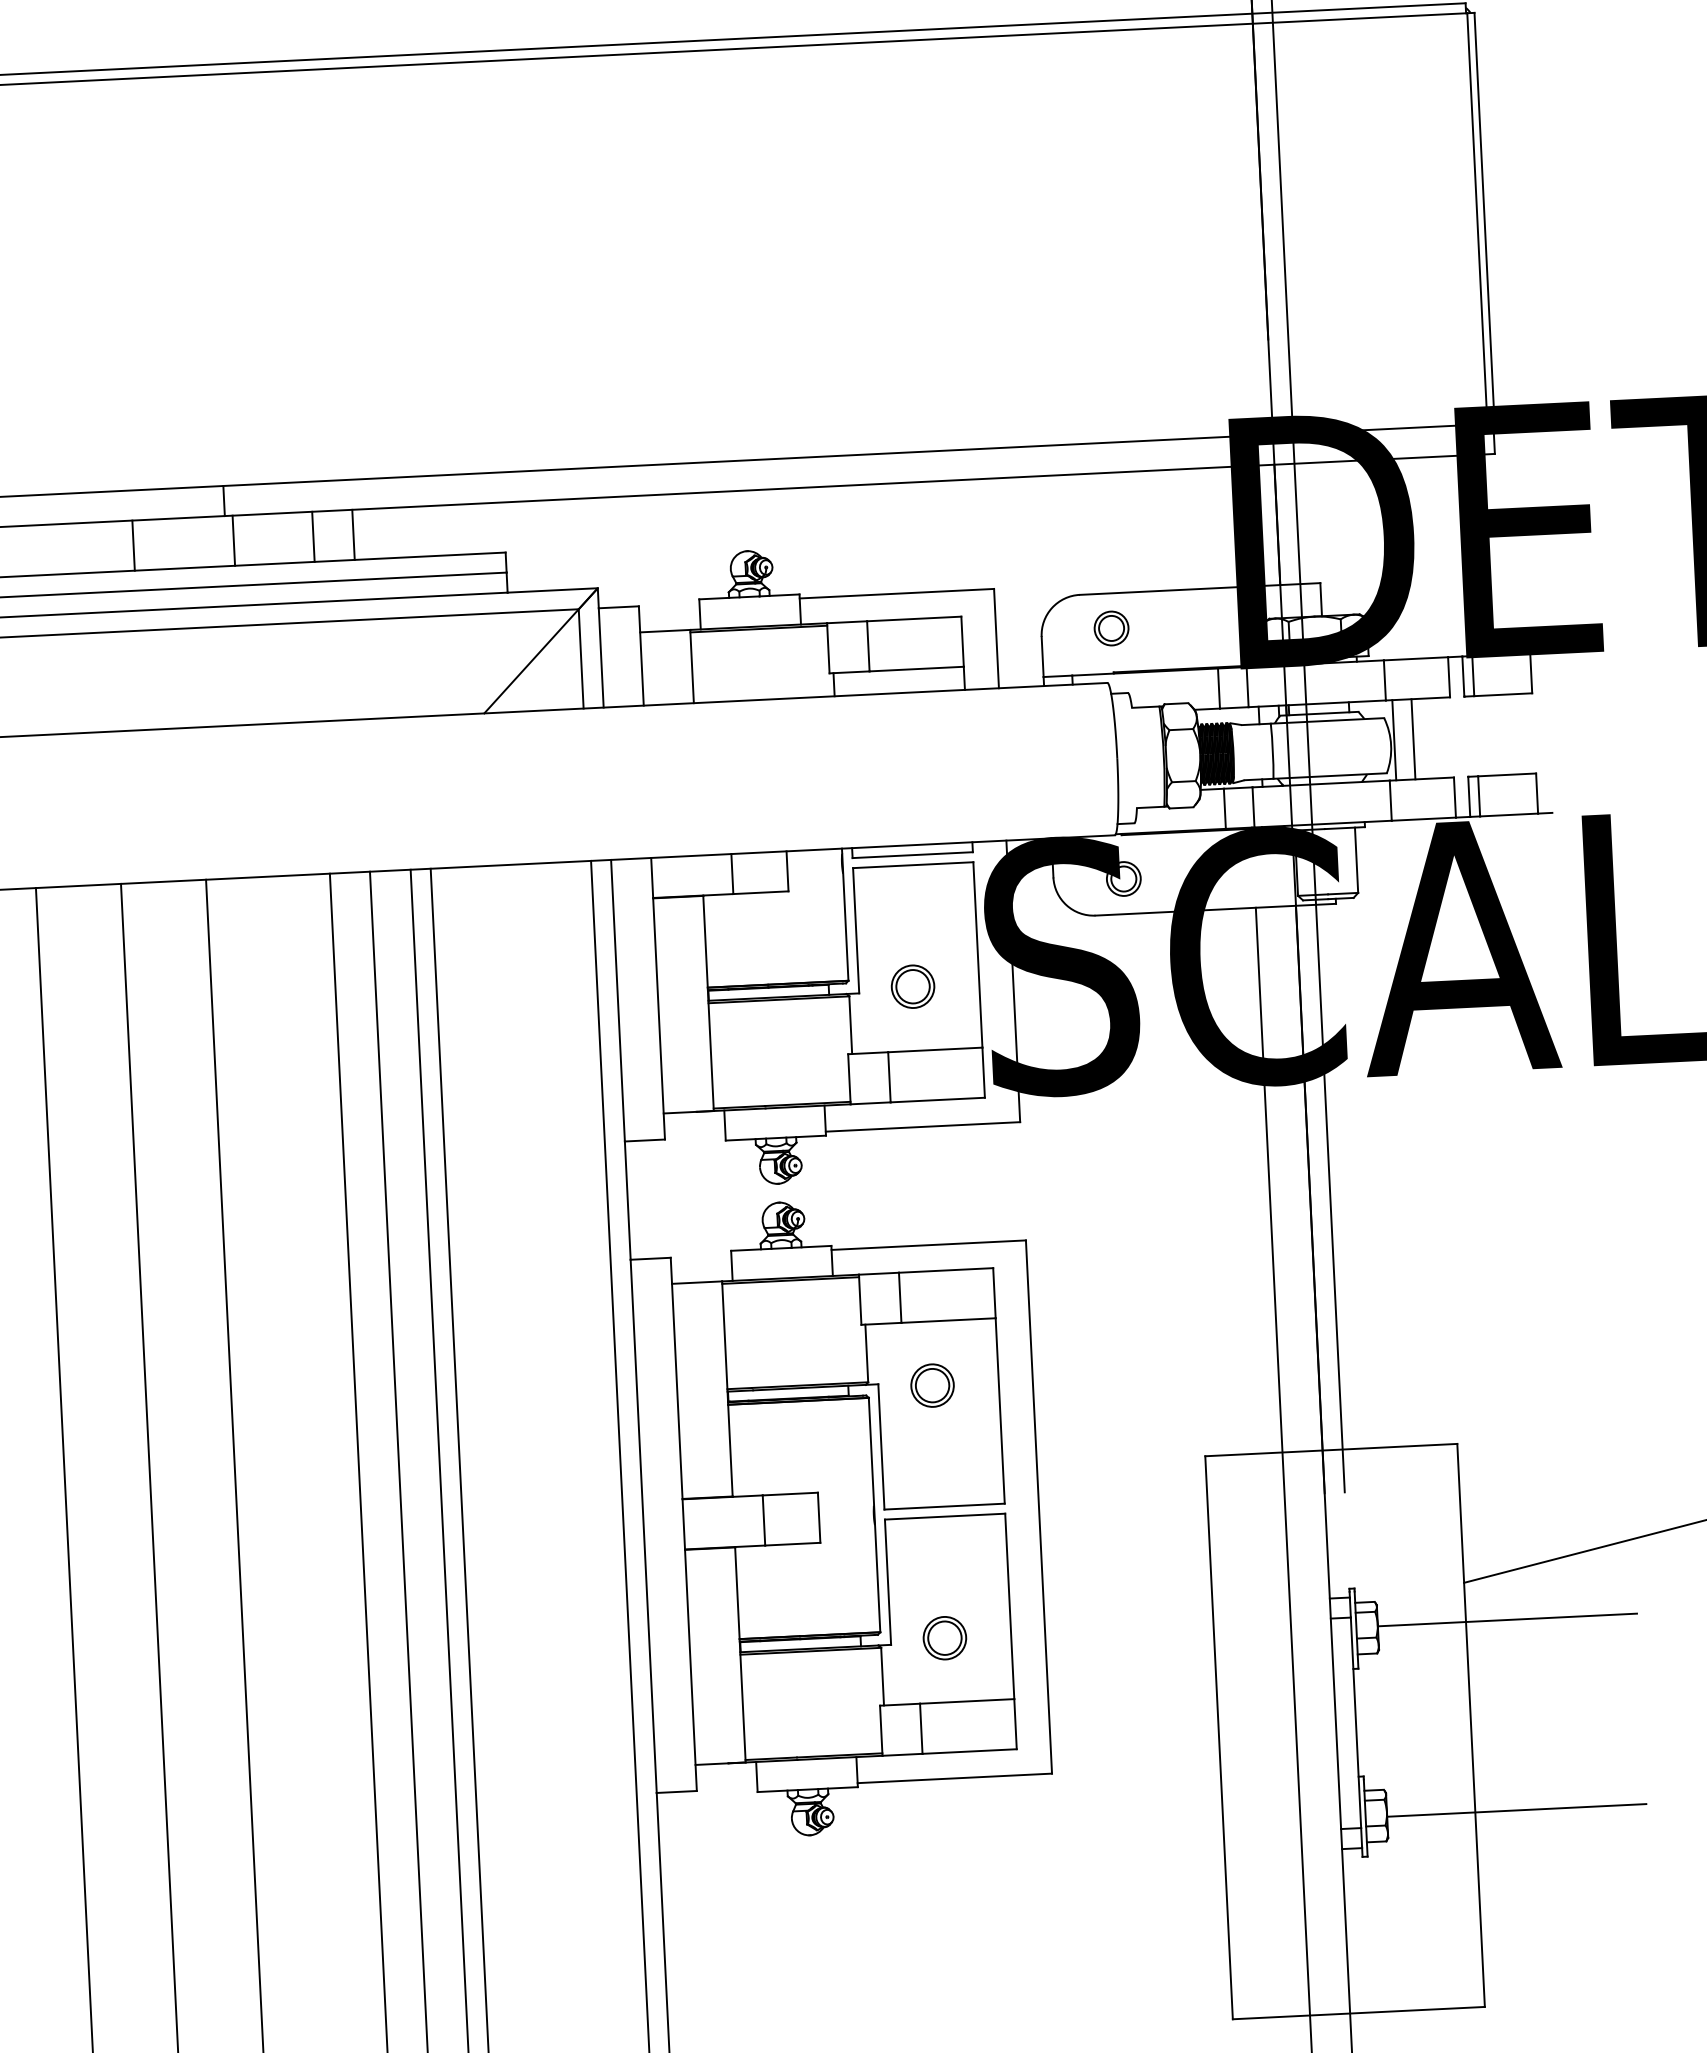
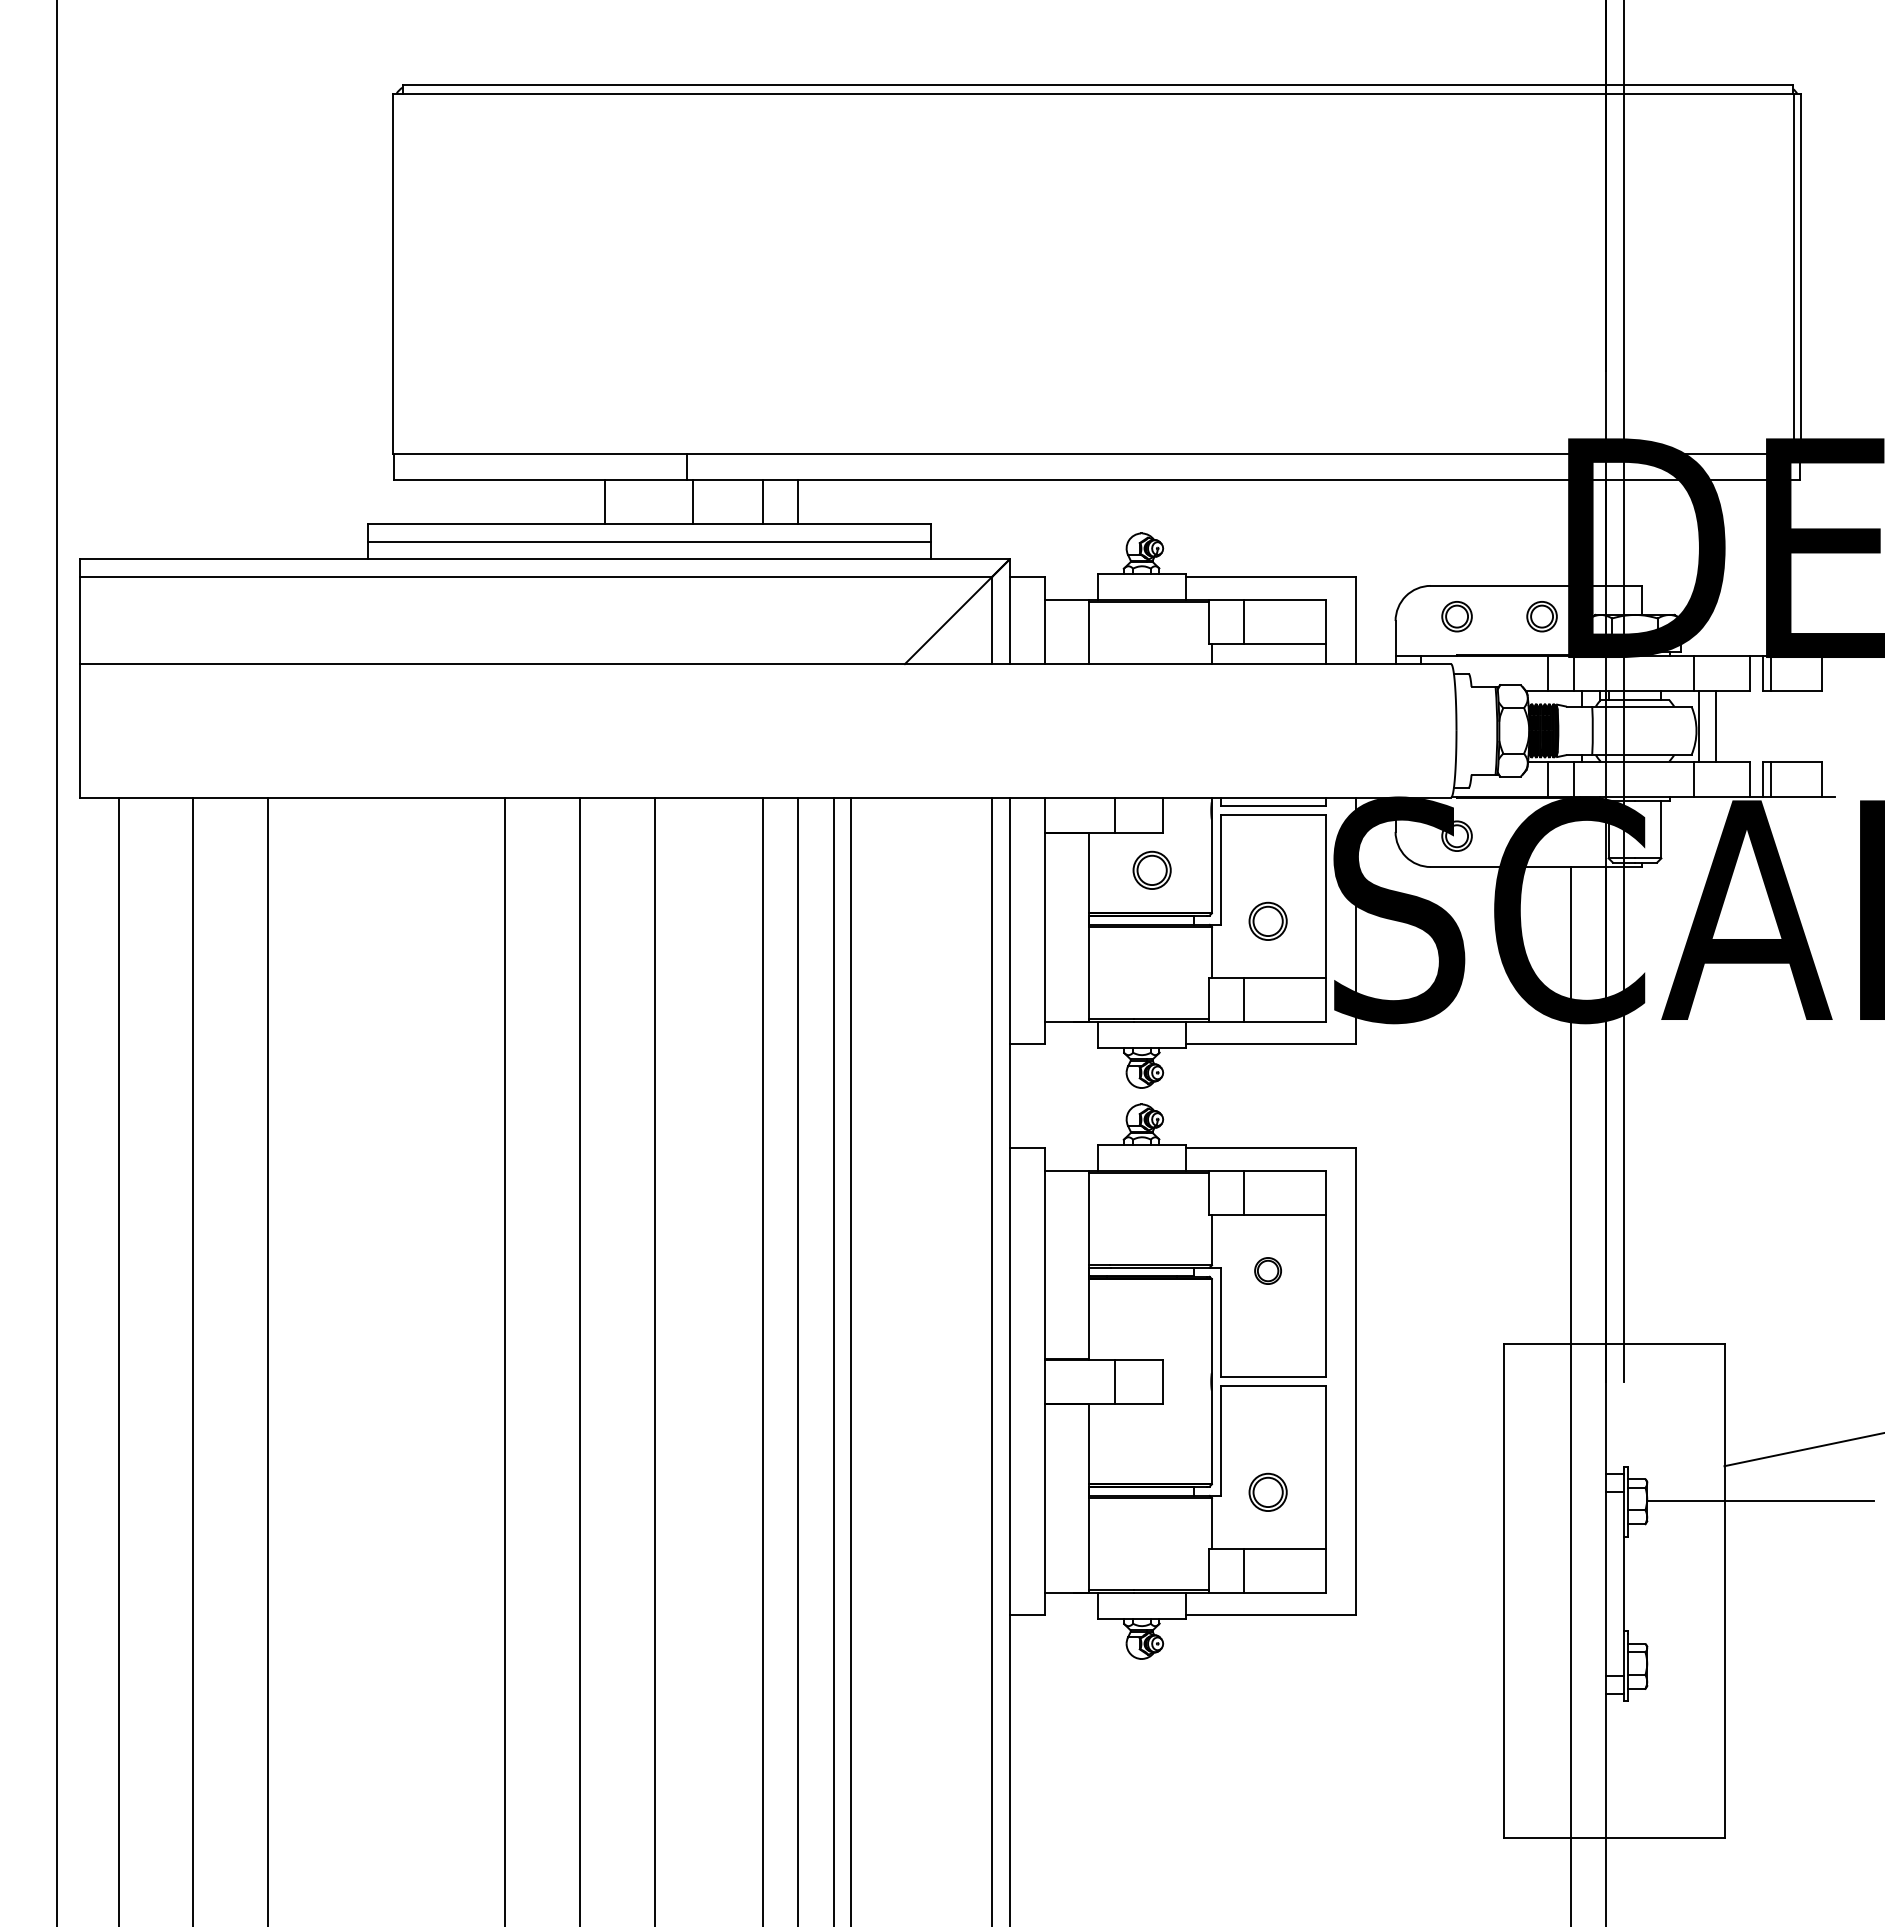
part: (1207, 623) -> (1541, 616), added
part: (777, 934) -> (1151, 869), added
part: (931, 1385) -> (1267, 1270), size x0.7
line: (1516, 1810) -> (1760, 1667), removed

